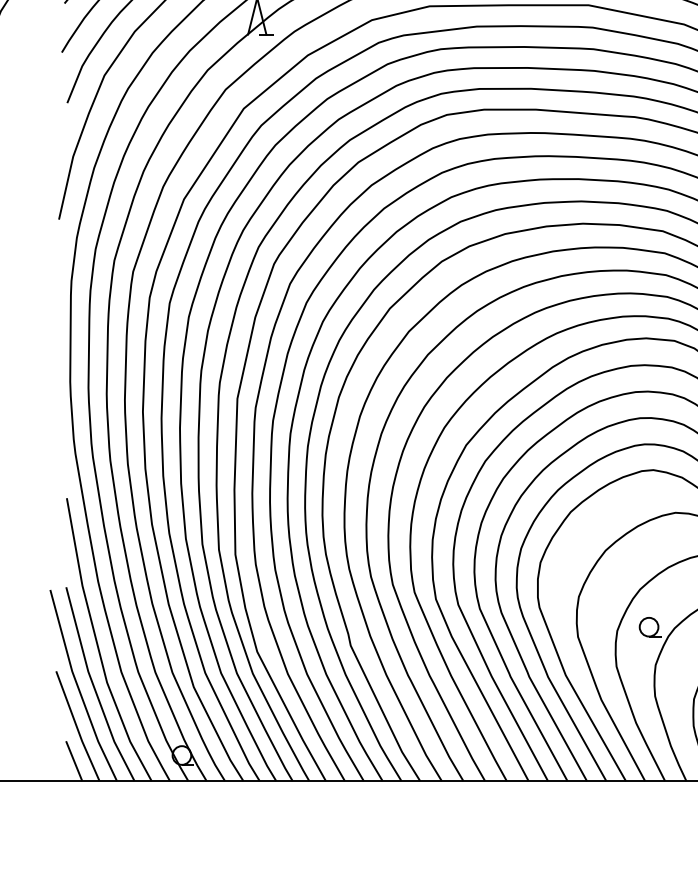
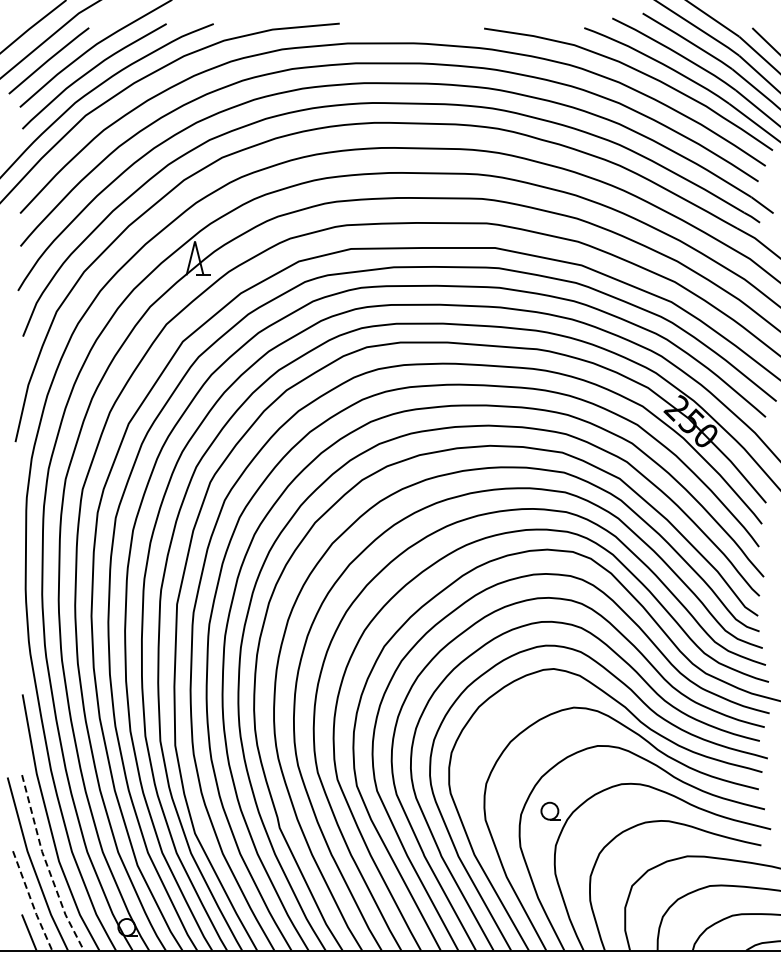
line: (94, 687) -> (47, 865), solid -> dashed
line: (77, 727) -> (32, 902), solid -> dashed

